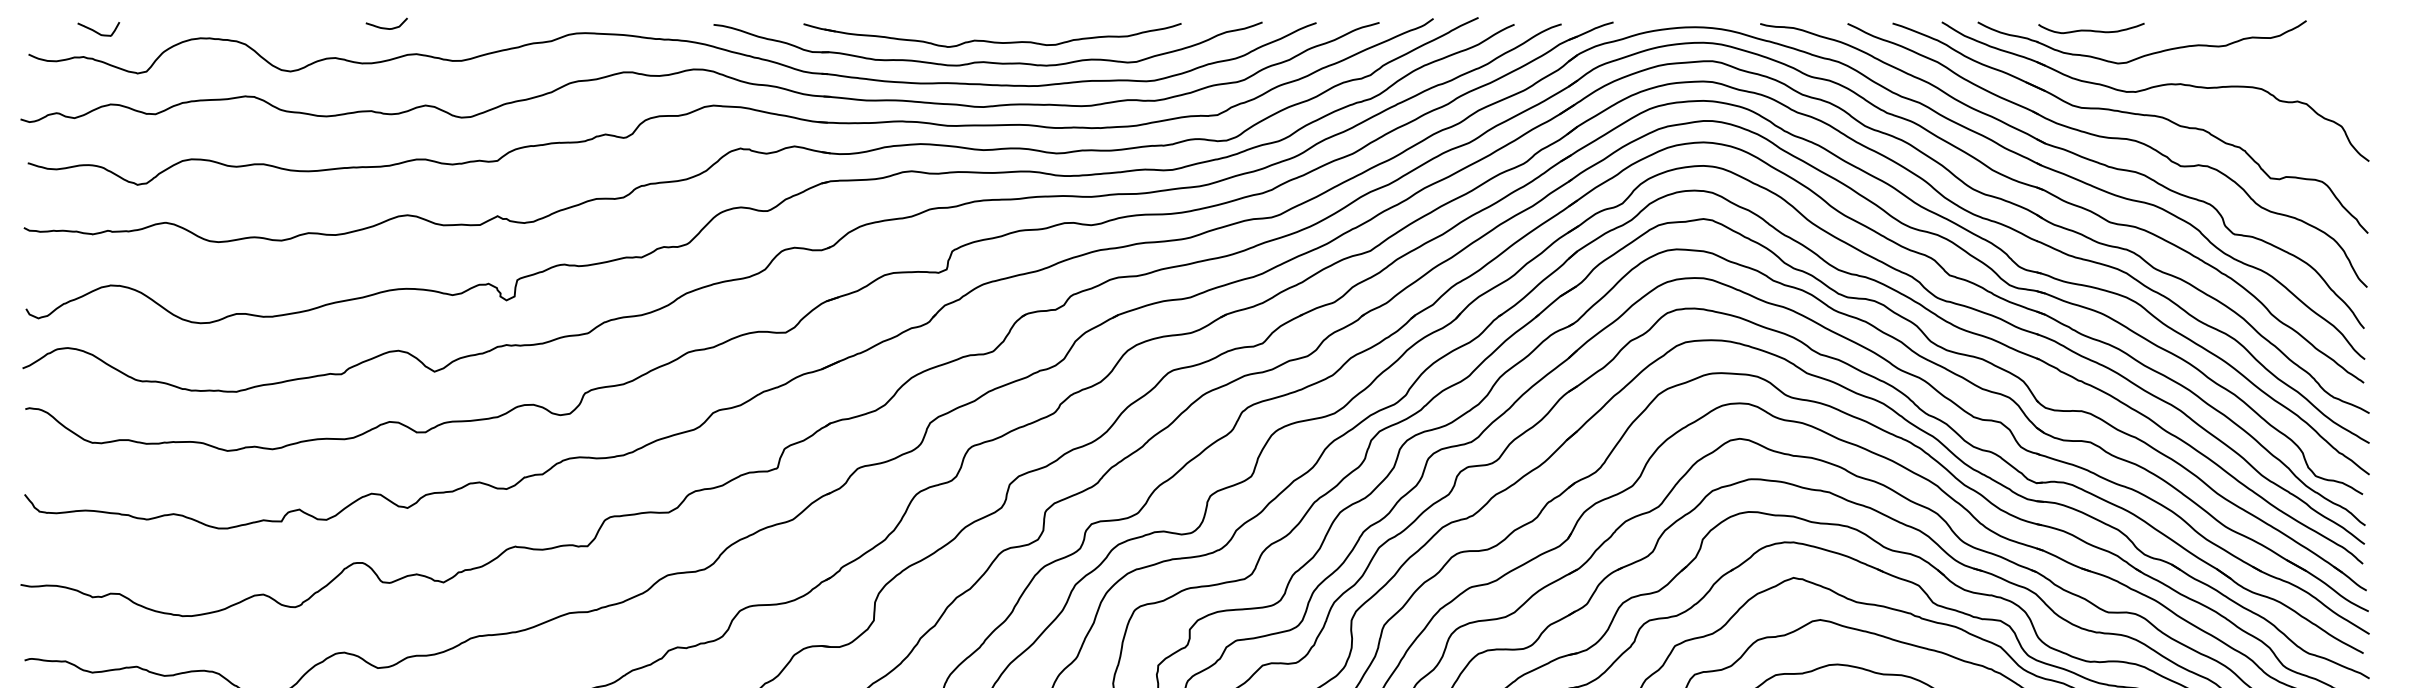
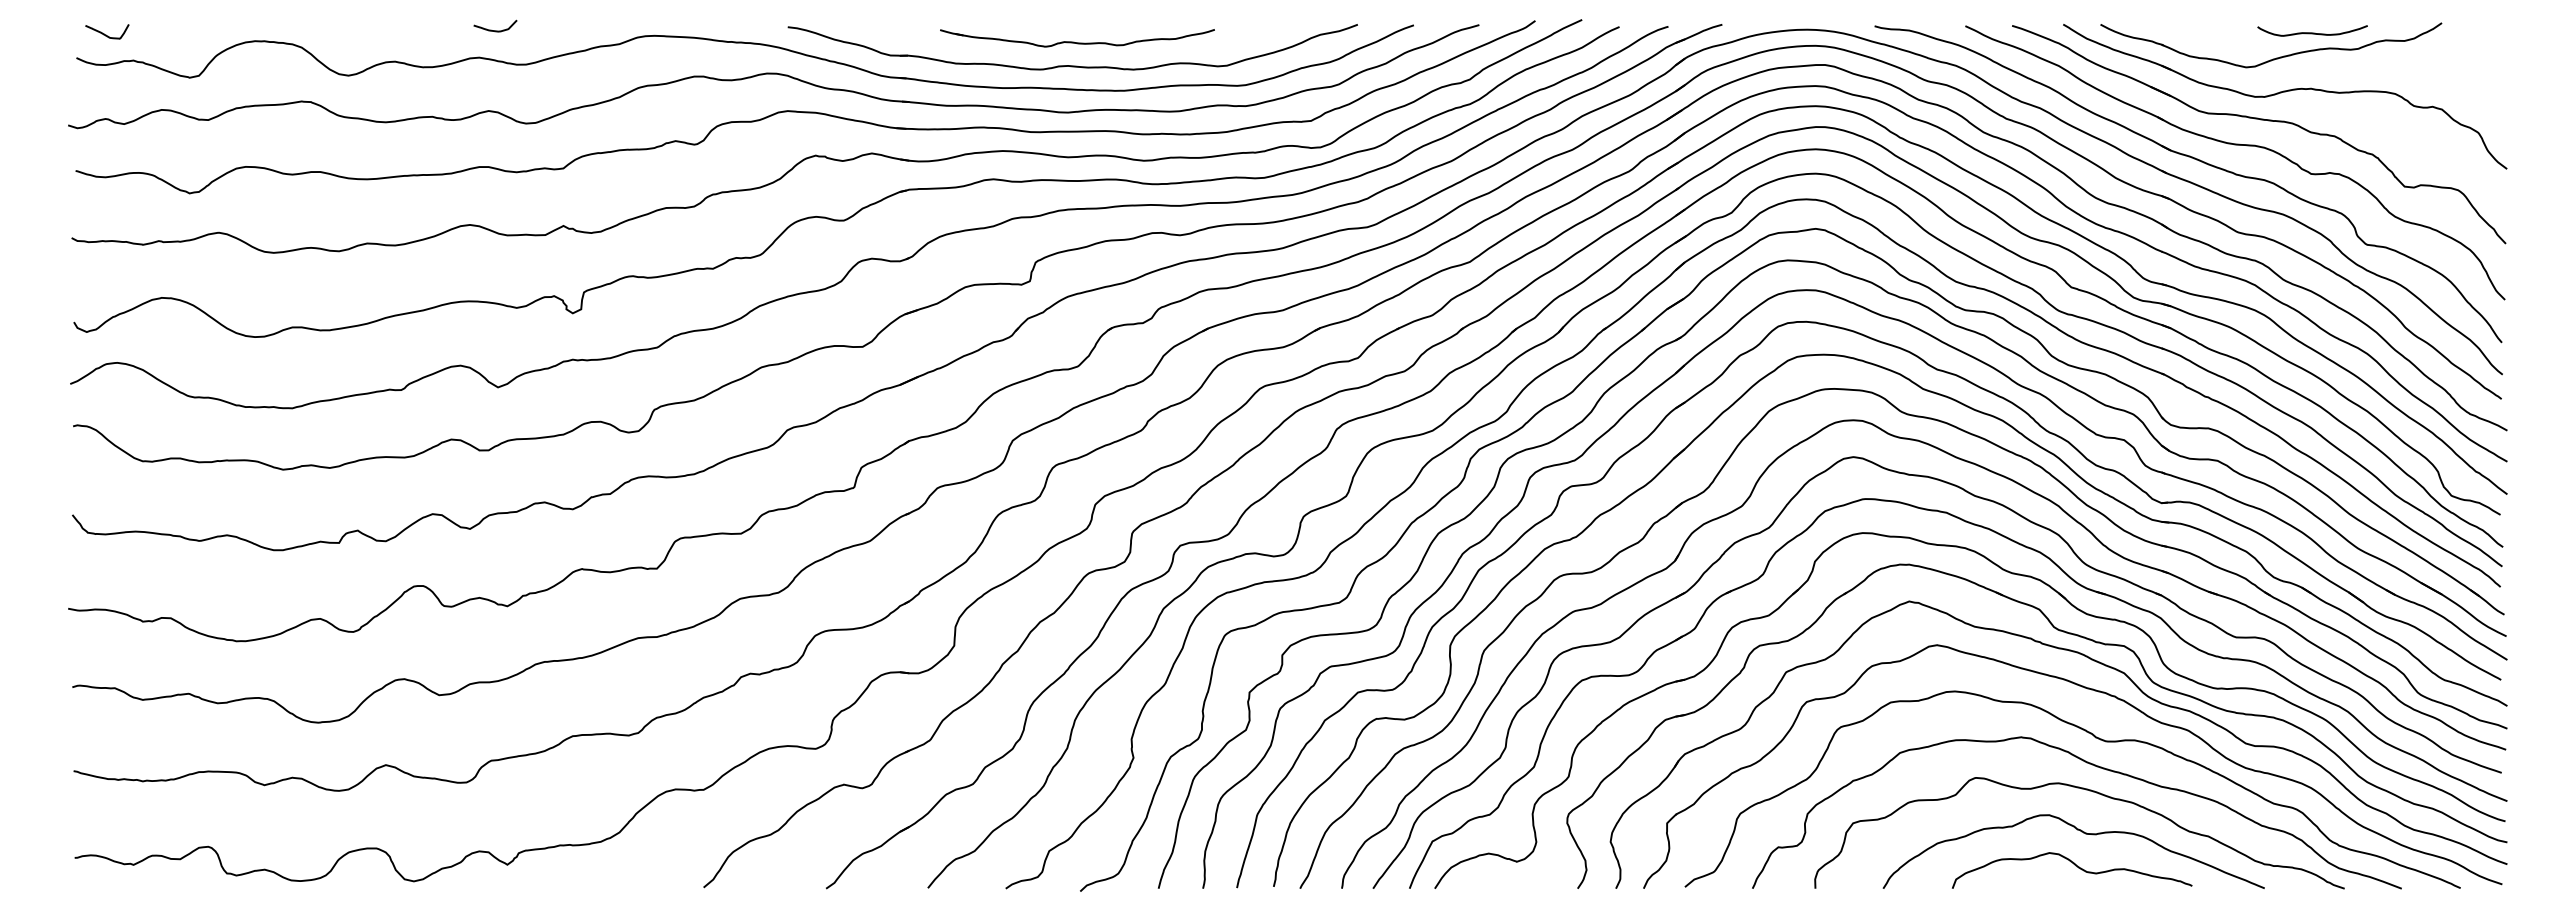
curve: (386, 28) -> (495, 30), moved
curve: (2091, 29) -> (2312, 32), moved
curve: (97, 31) -> (106, 34), moved
part: (992, 35) -> (1077, 38), size x0.7

